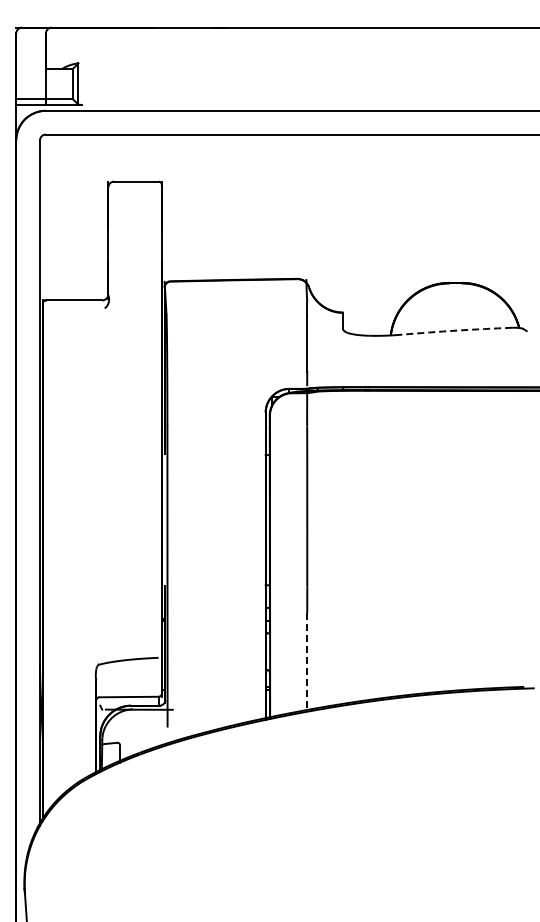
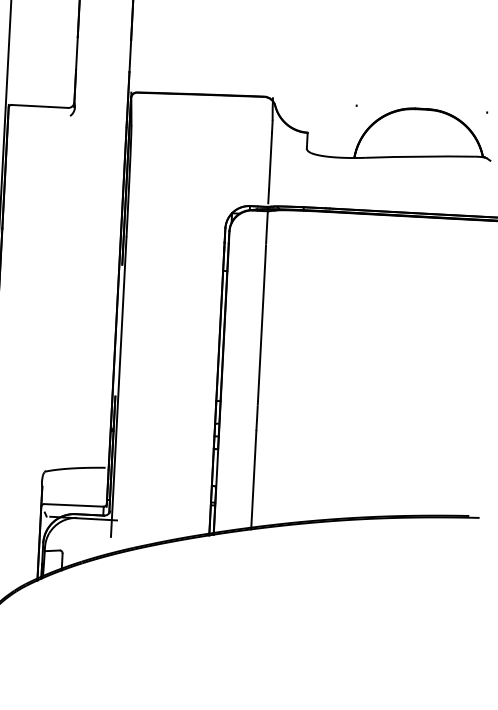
arc: (457, 330) -> (421, 156), dashed -> solid
line: (307, 662) -> (254, 480), dashed -> solid

